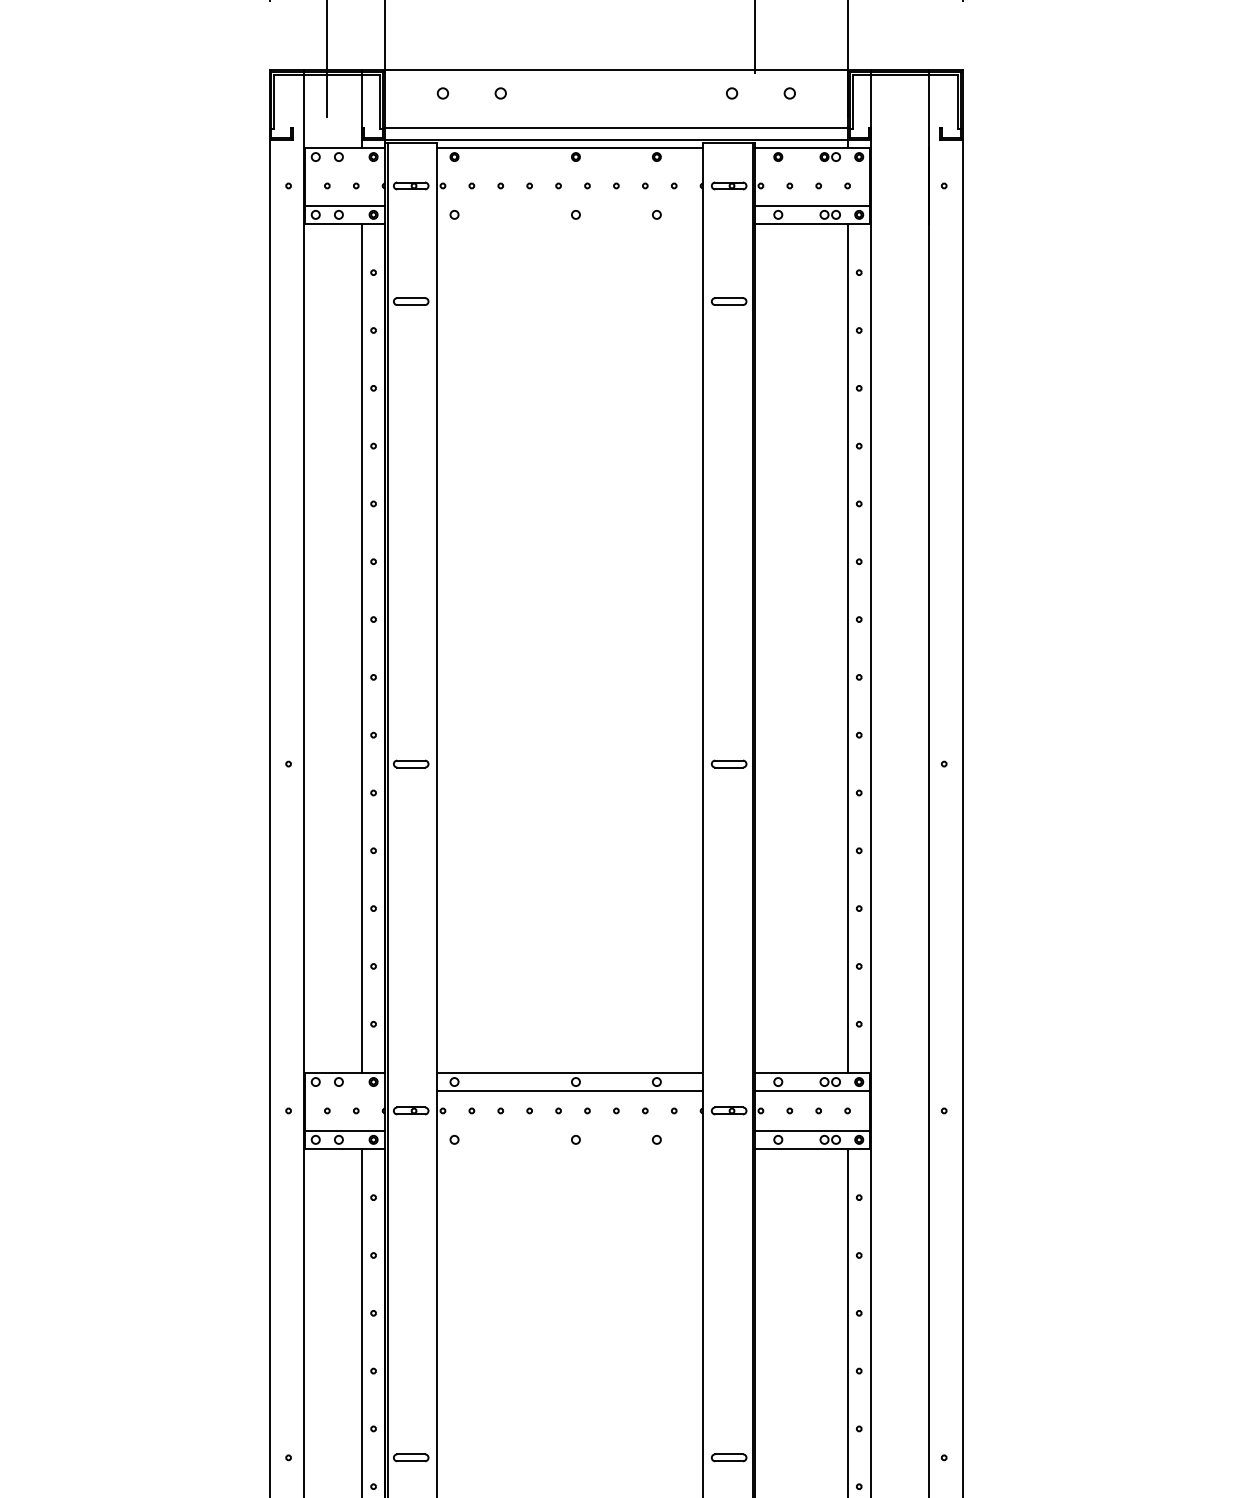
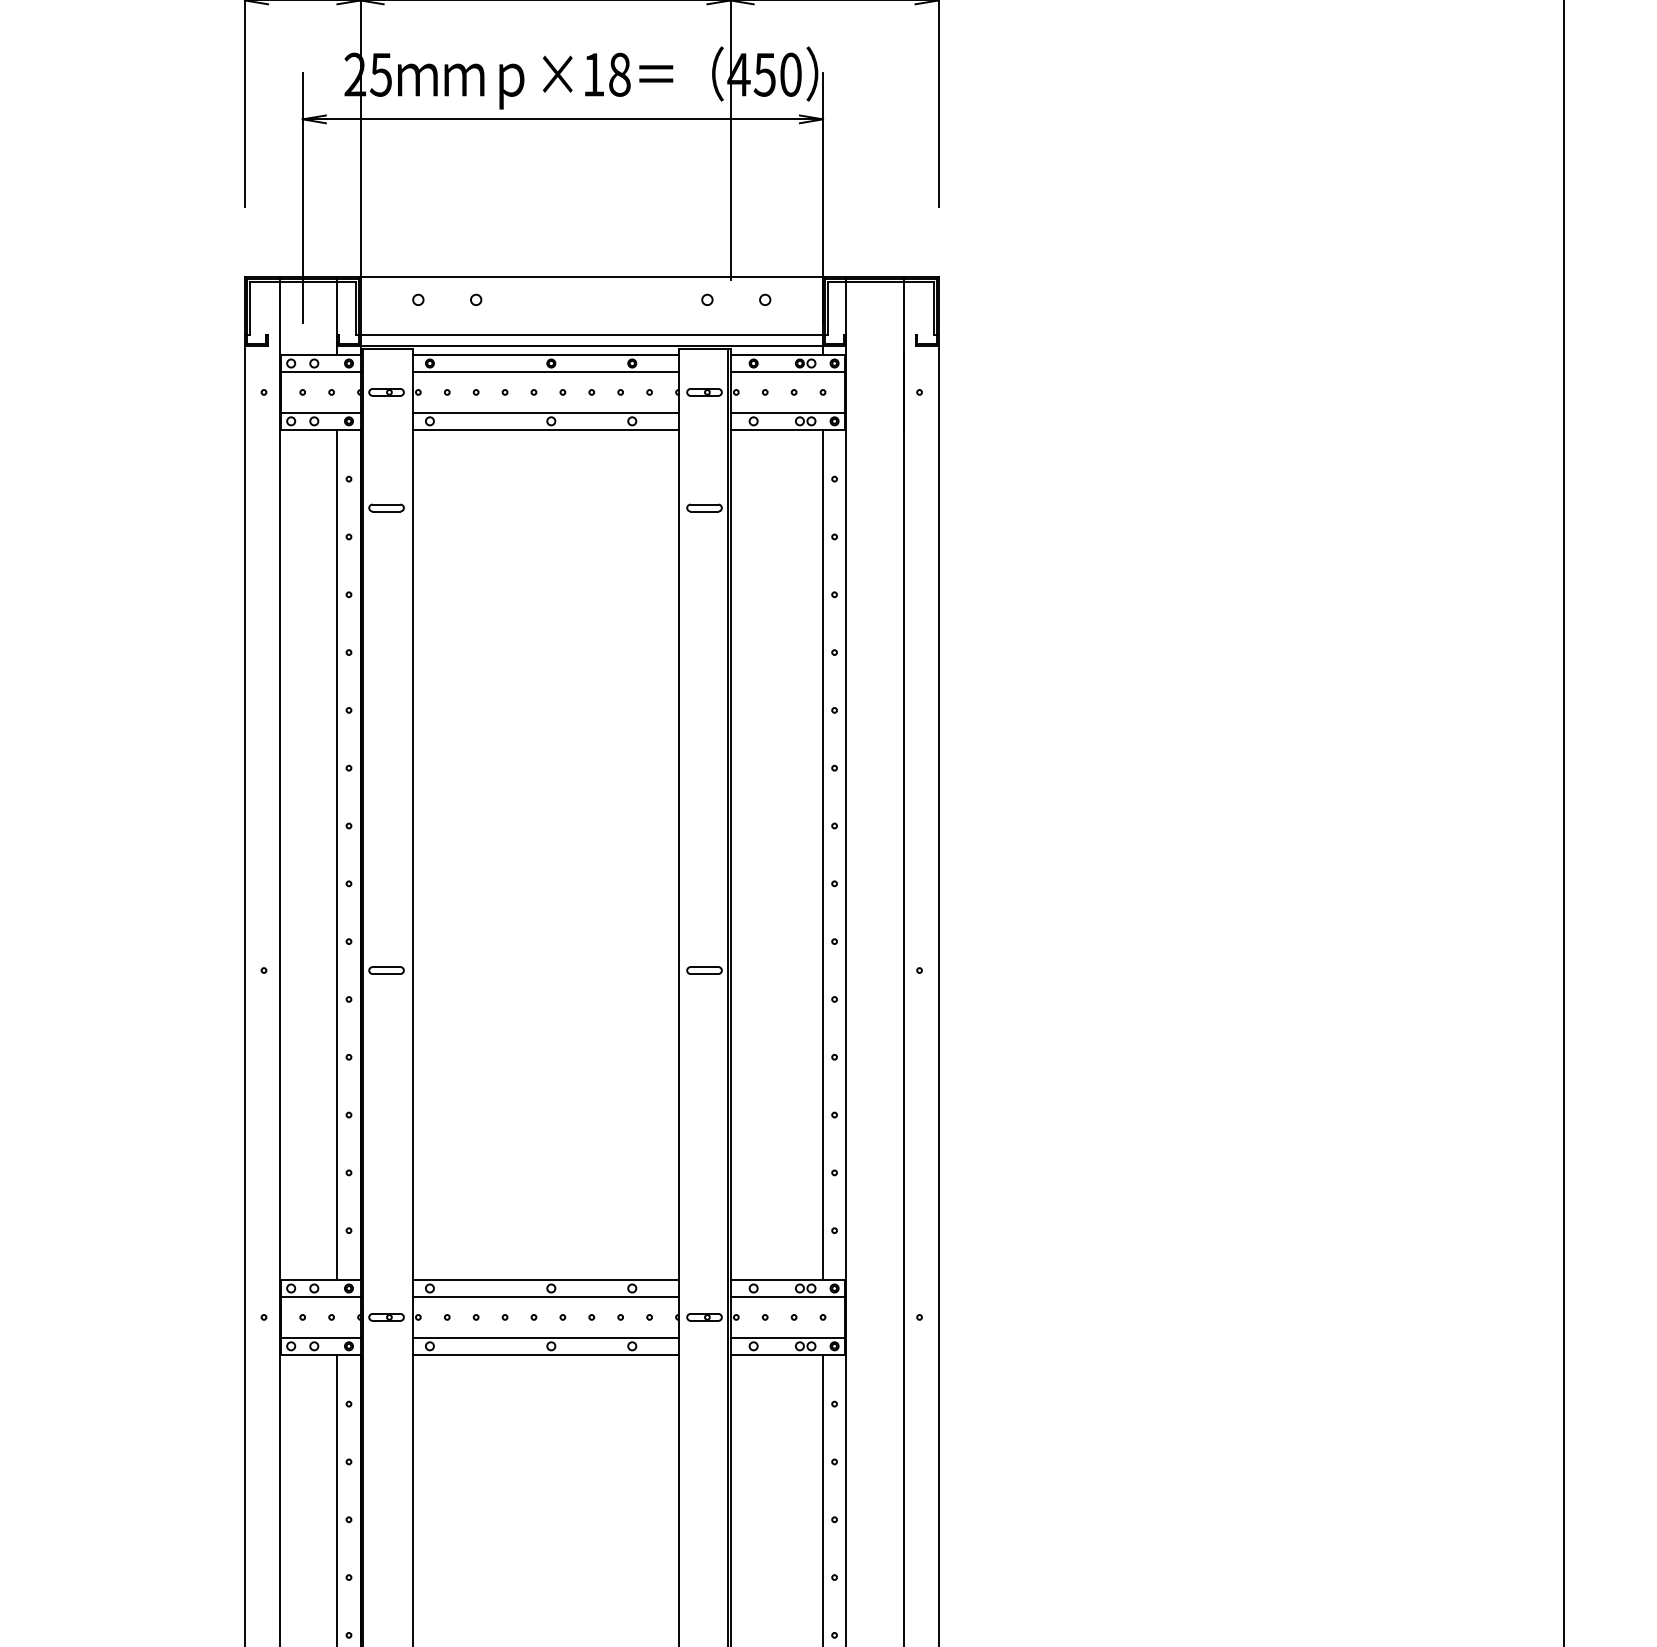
line: (345, 166) -> (320, 372), added
line: (570, 166) -> (545, 372), added
line: (812, 166) -> (787, 372), added
line: (570, 206) -> (545, 412), added
line: (570, 224) -> (545, 430), added
line: (345, 1091) -> (320, 1297), added
line: (570, 1131) -> (545, 1337), added
line: (570, 1148) -> (545, 1354), added

